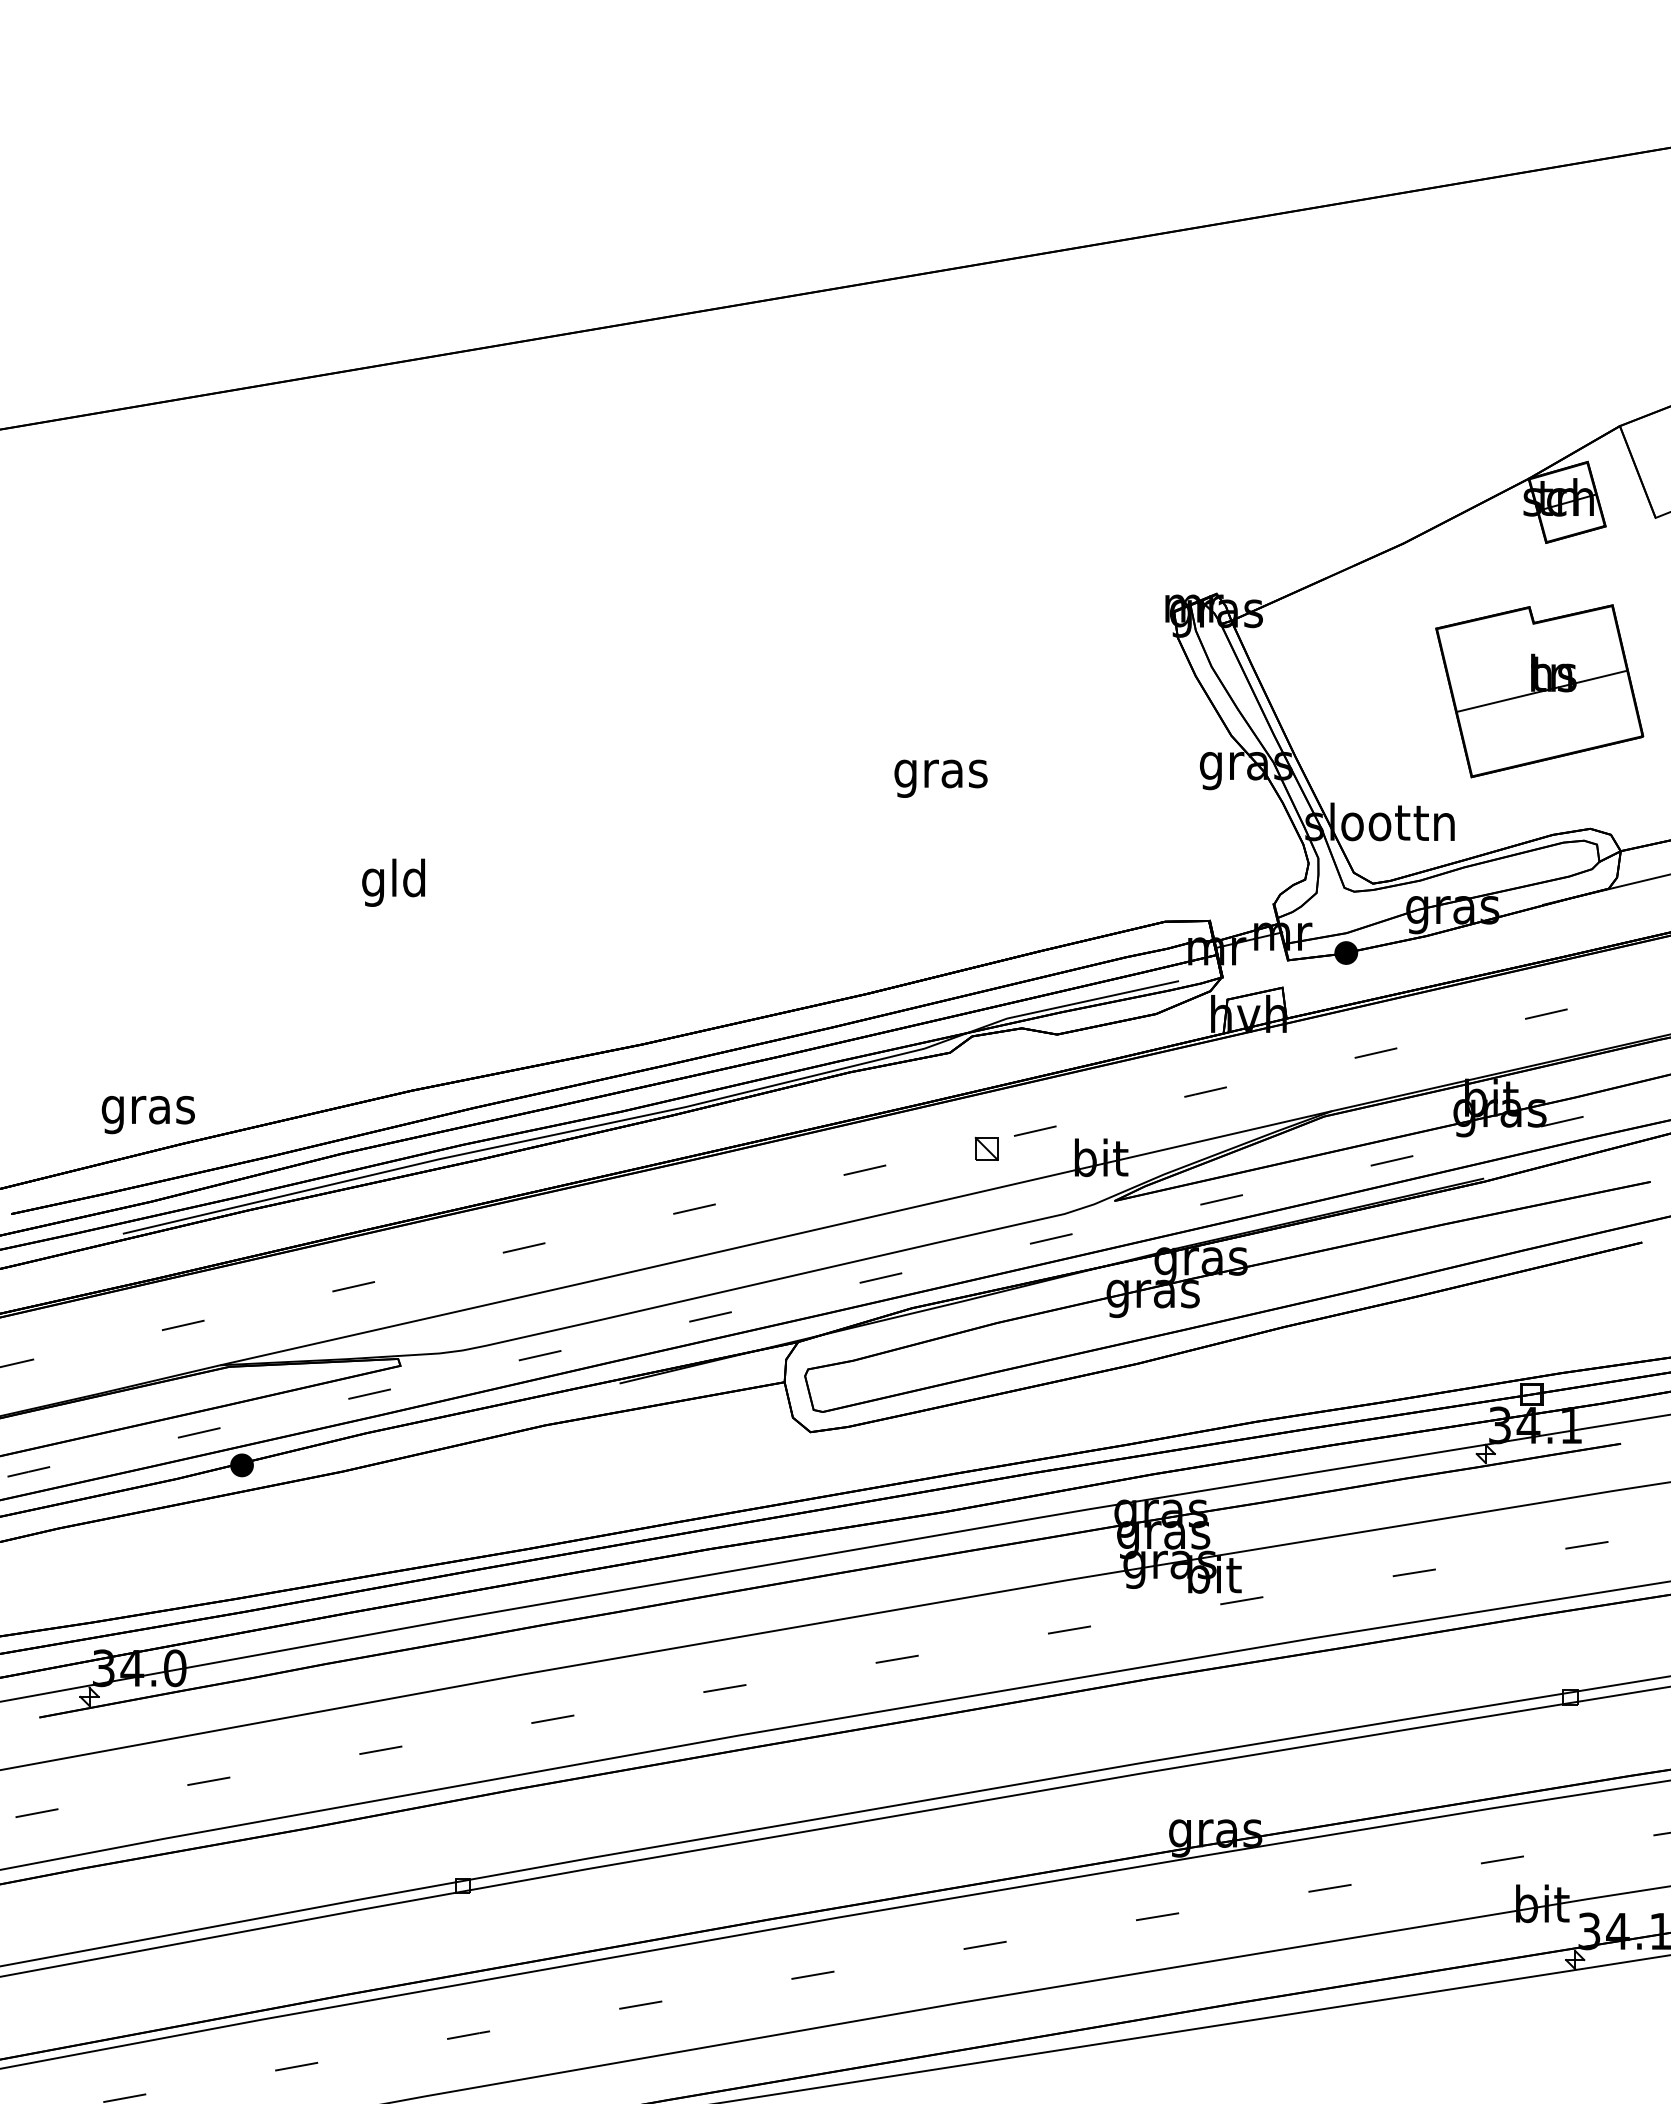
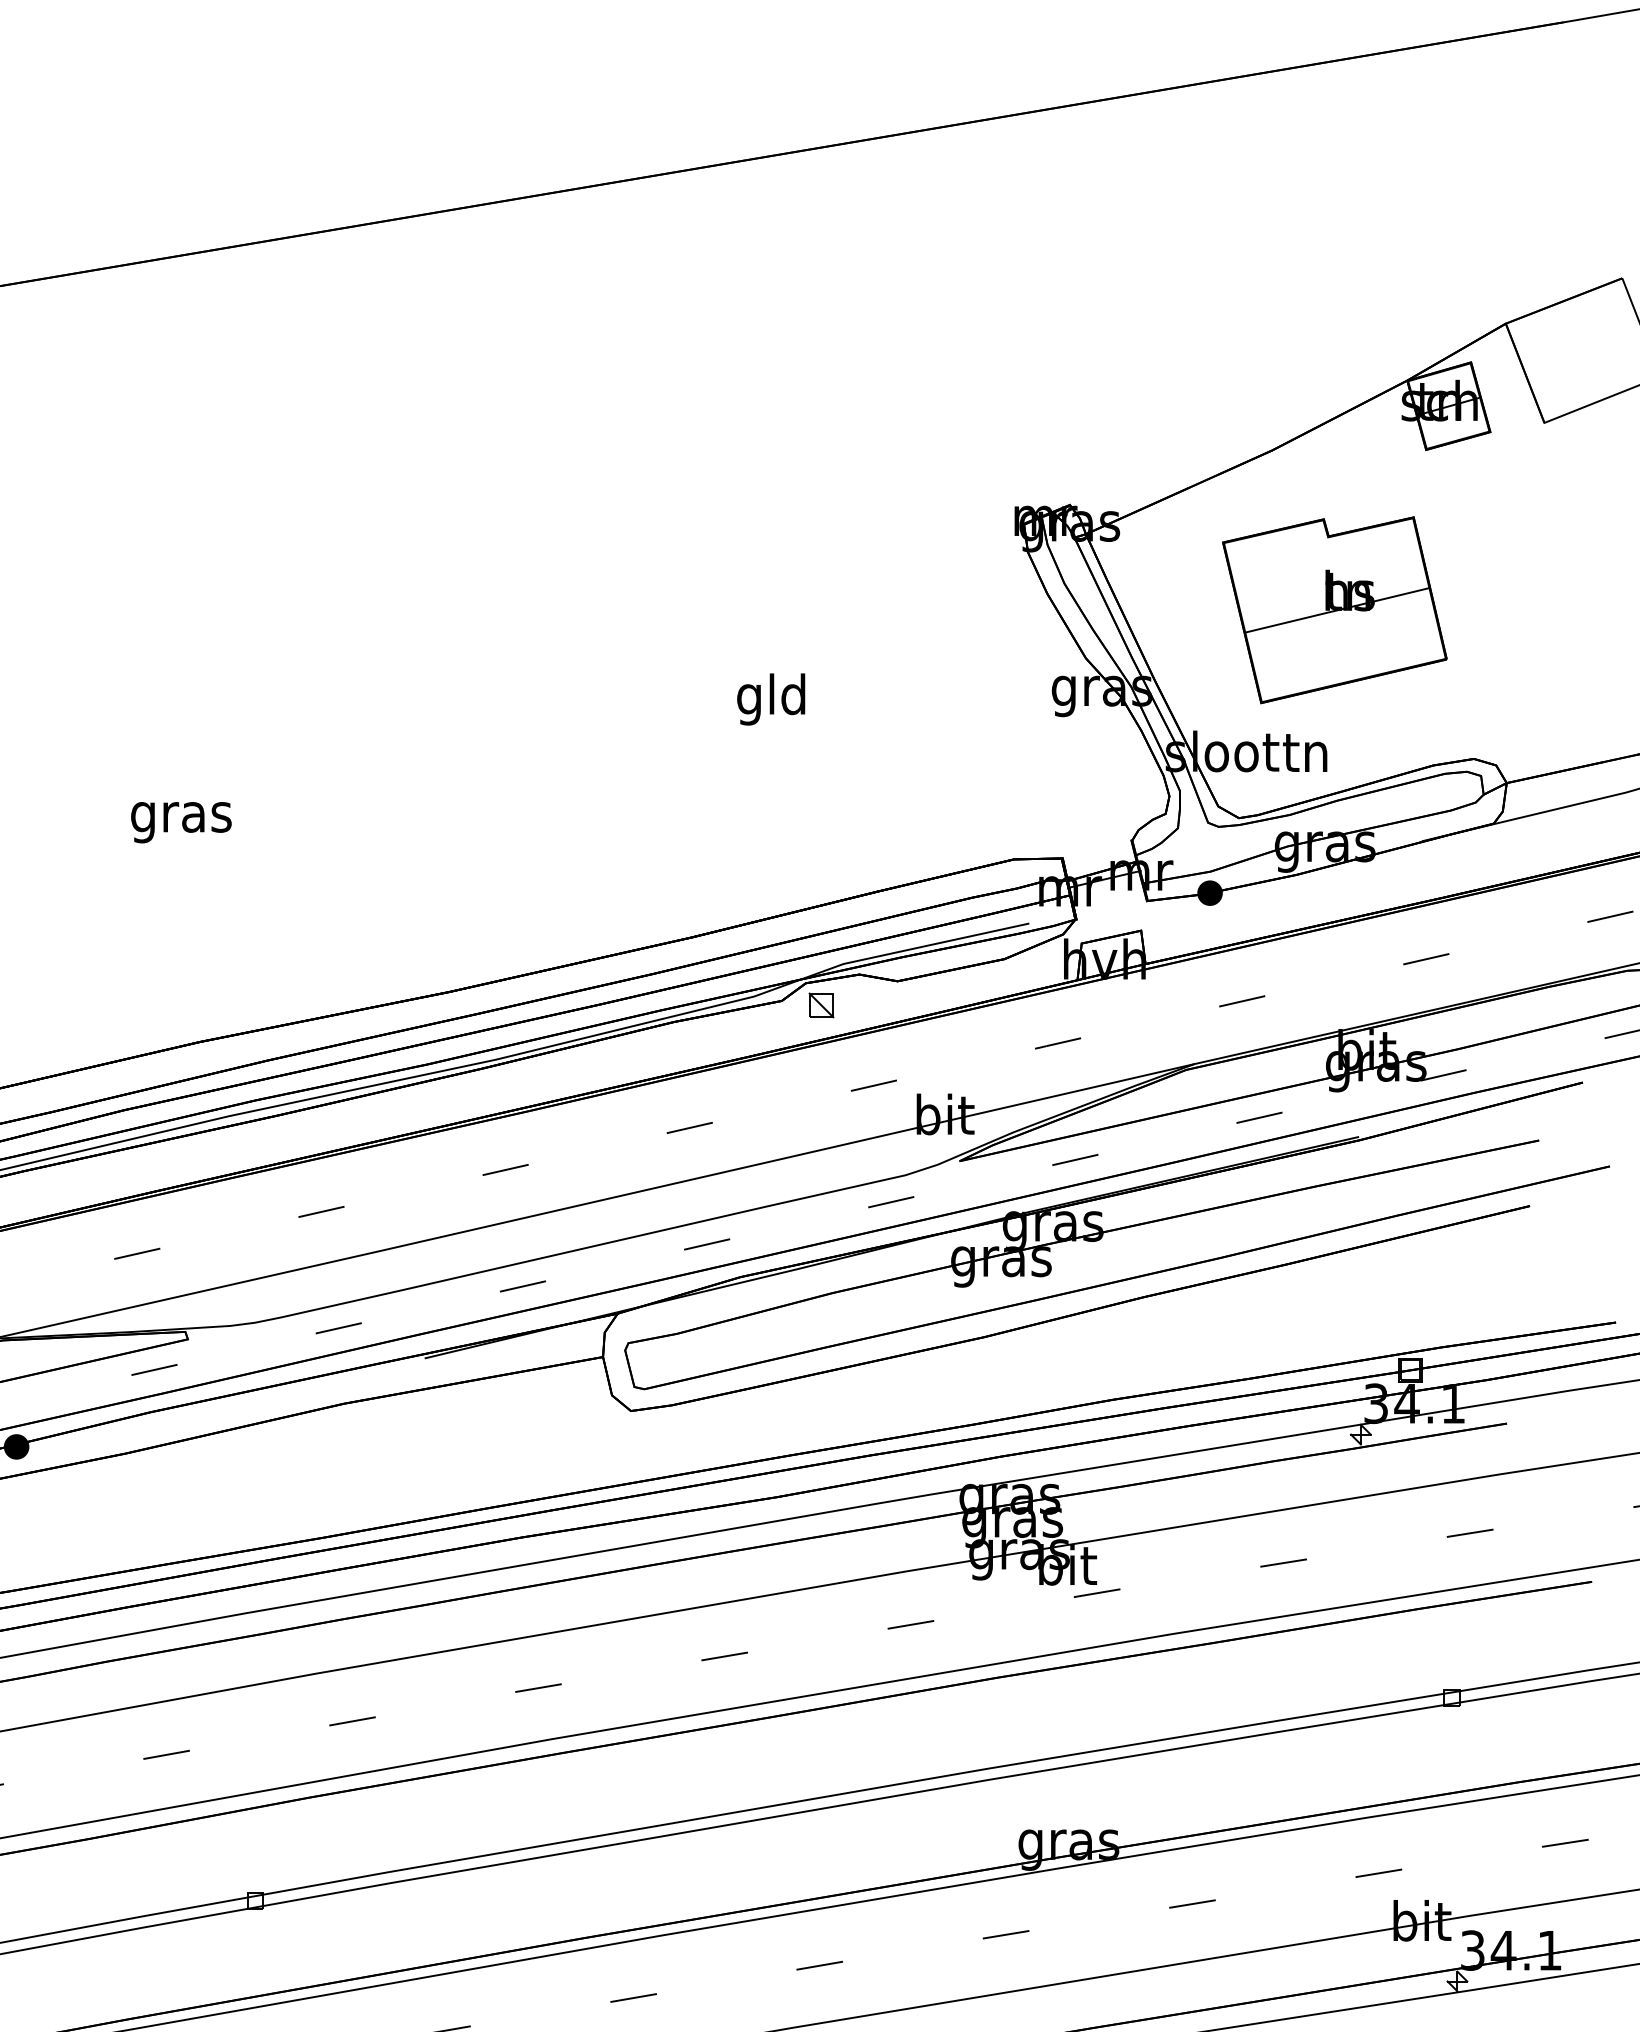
part: (1539, 691) -> (1334, 610), moved
text: (940, 773) -> (771, 699), gras -> gld
text: (394, 882) -> (181, 816), gld -> gras
part: (986, 1148) -> (821, 1004), moved

